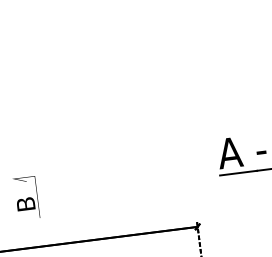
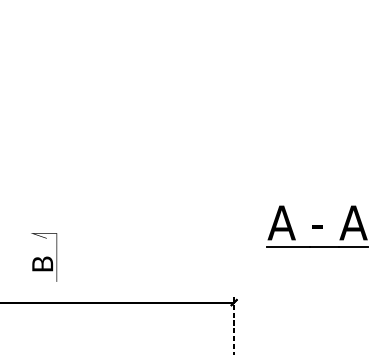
text: (26, 198) -> (44, 257), moved

